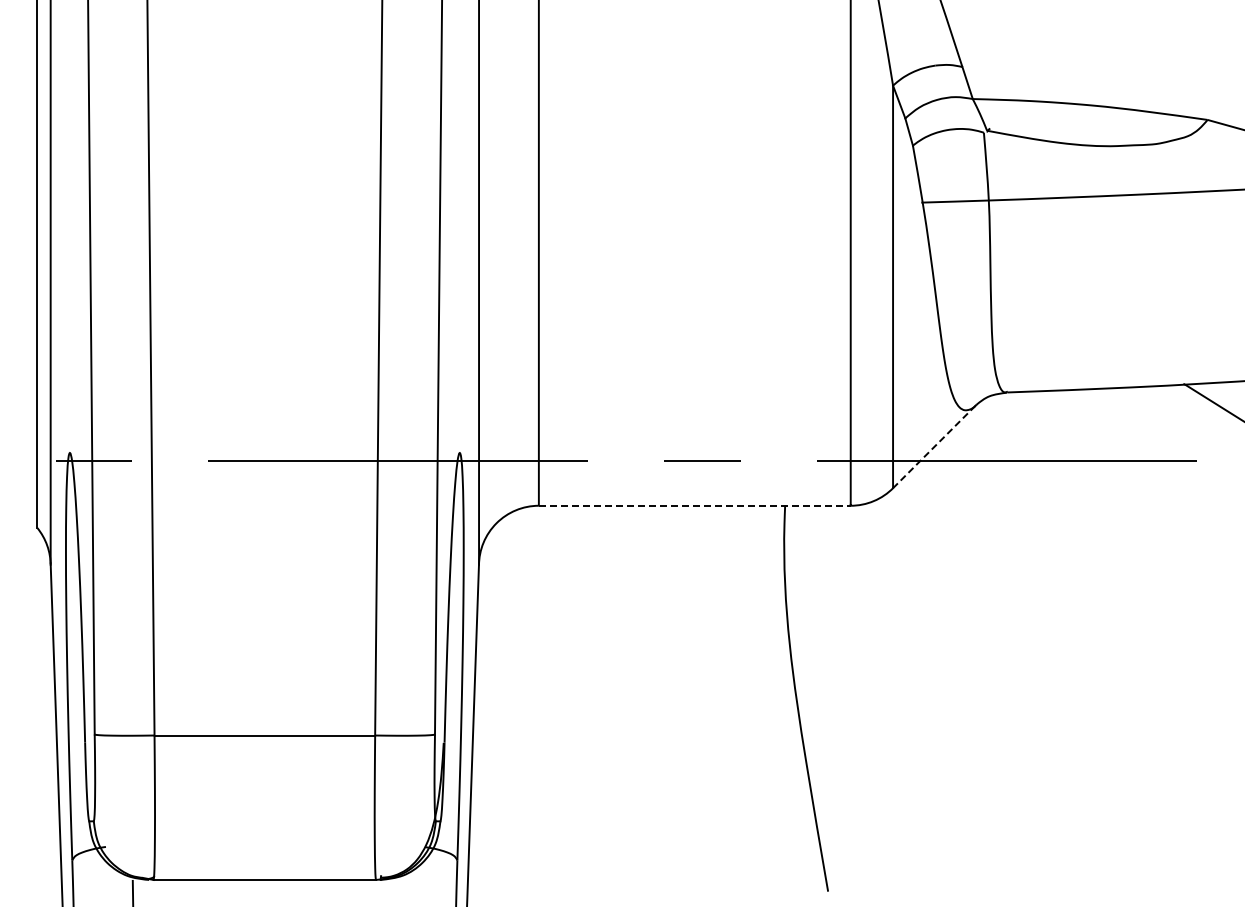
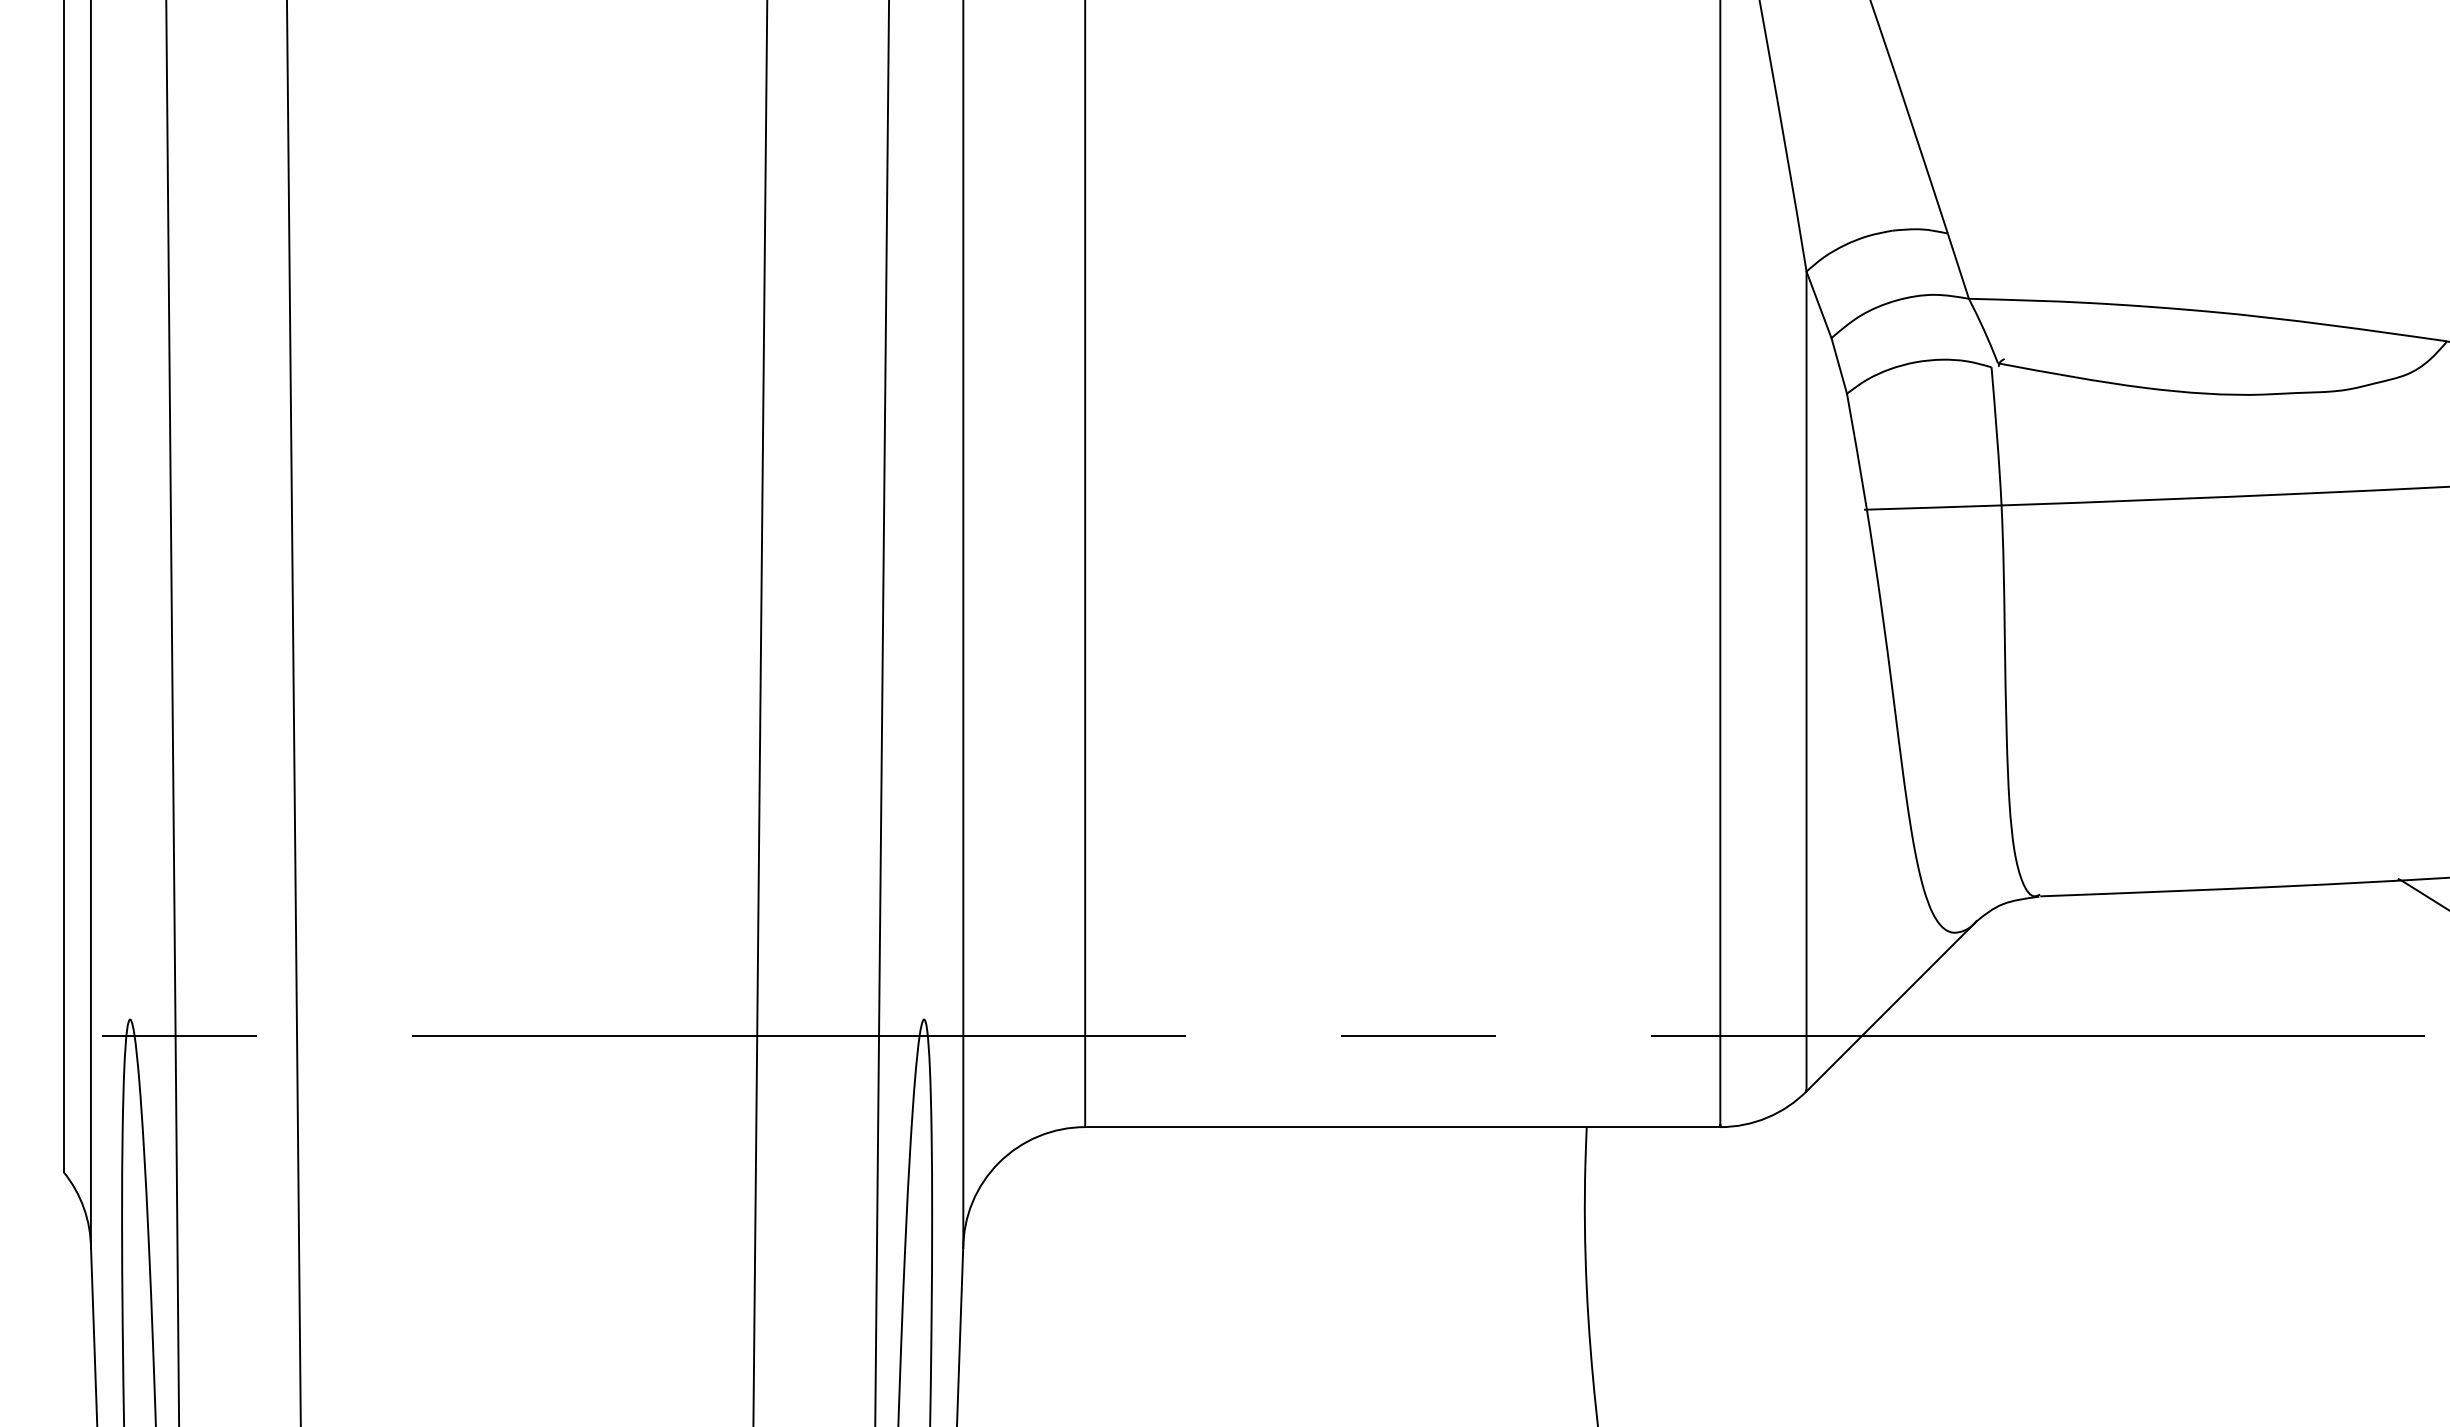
line: (935, 446) -> (1892, 1006), dashed -> solid
line: (695, 505) -> (1404, 1126), dashed -> solid

